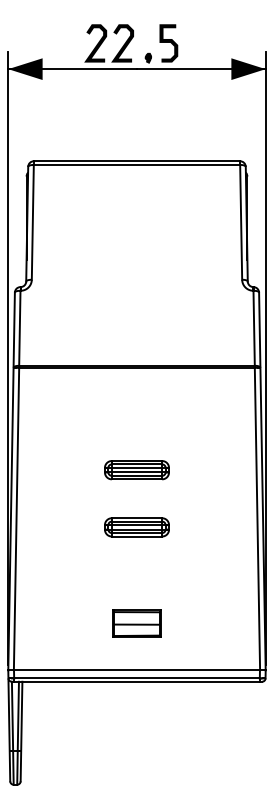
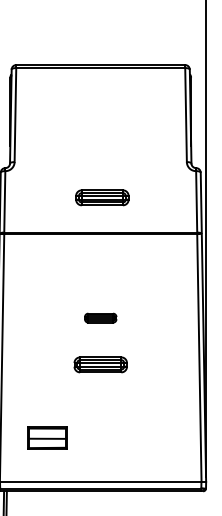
part: (138, 323) -> (101, 197), added
part: (136, 470) -> (100, 318), size x0.6
part: (136, 623) -> (47, 437), moved

